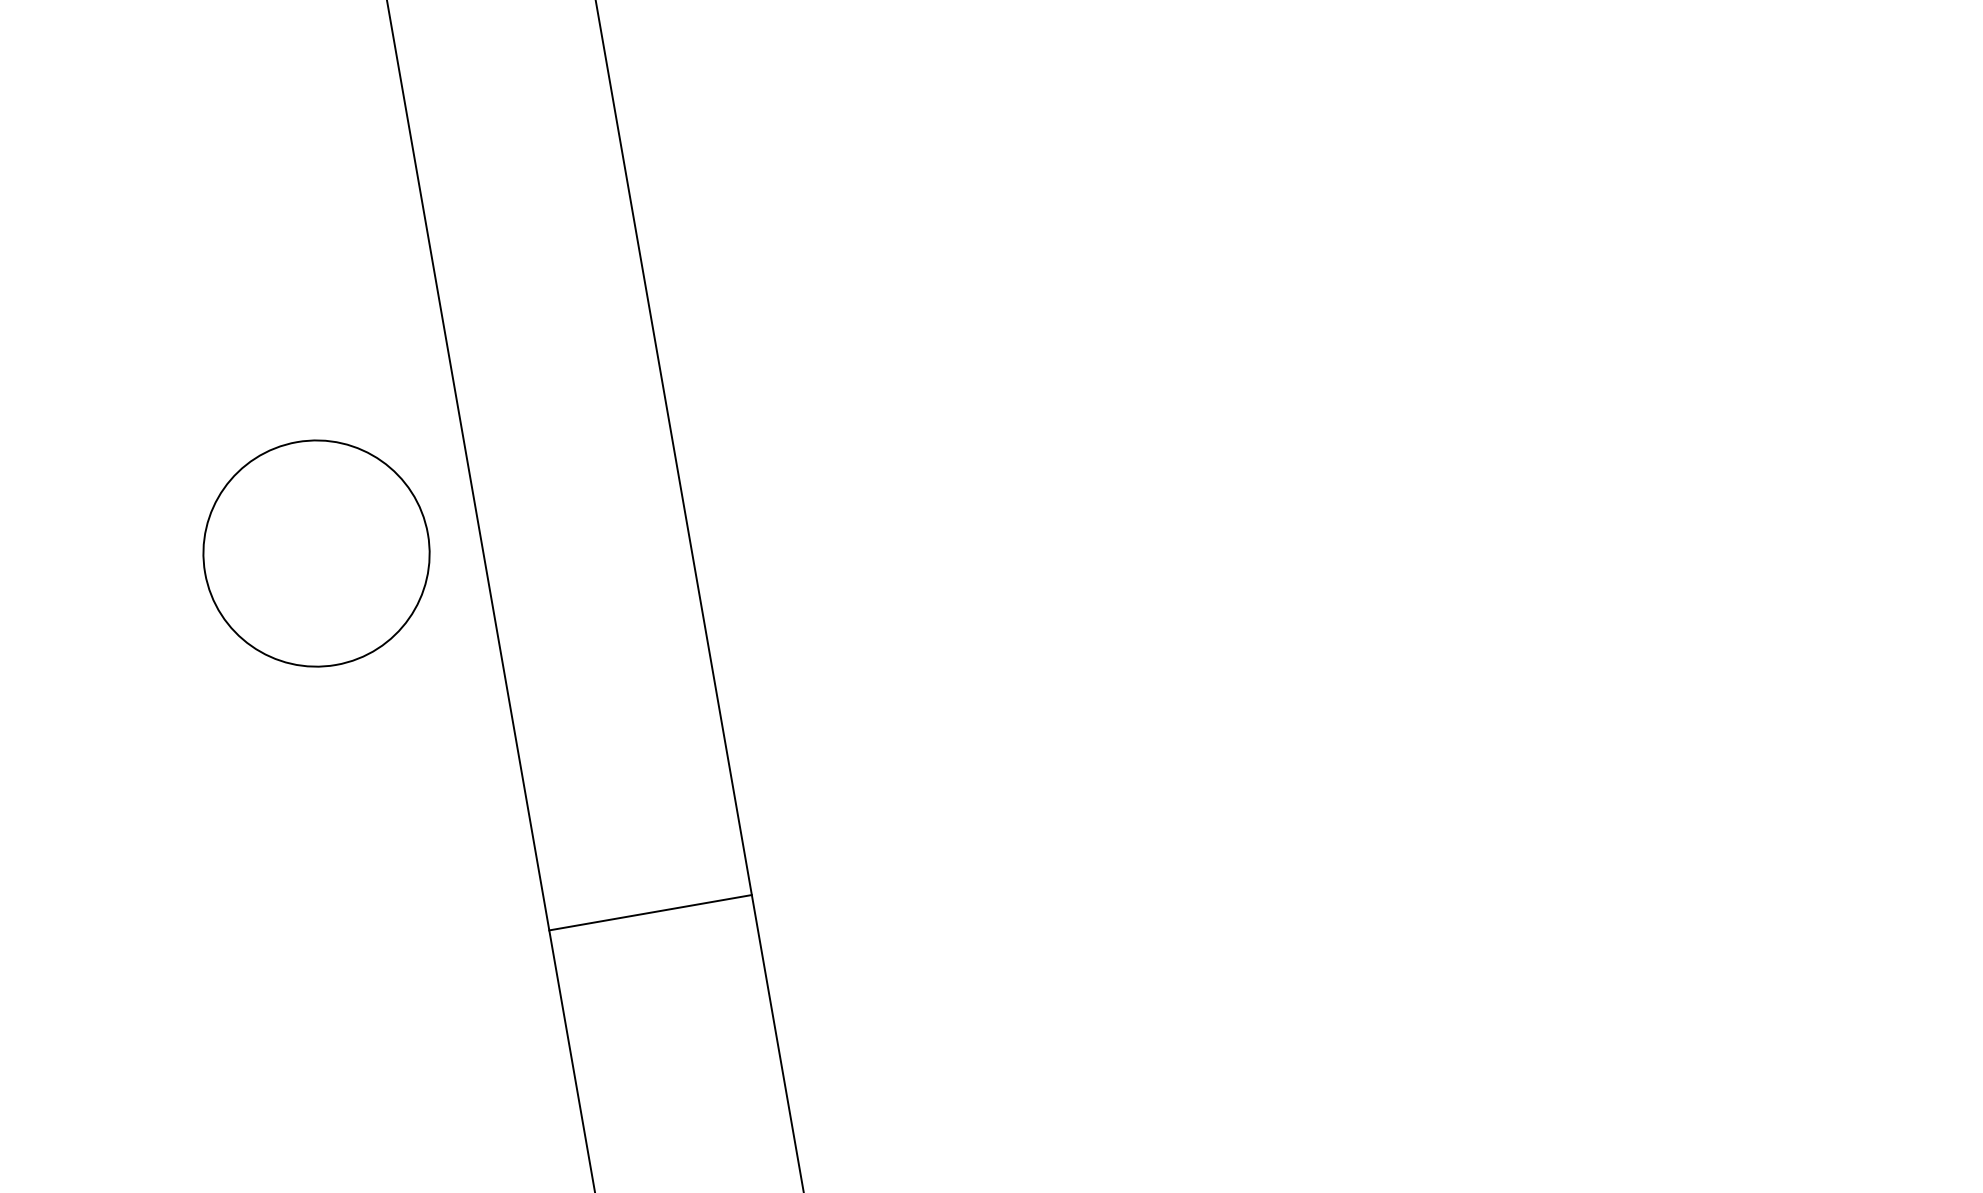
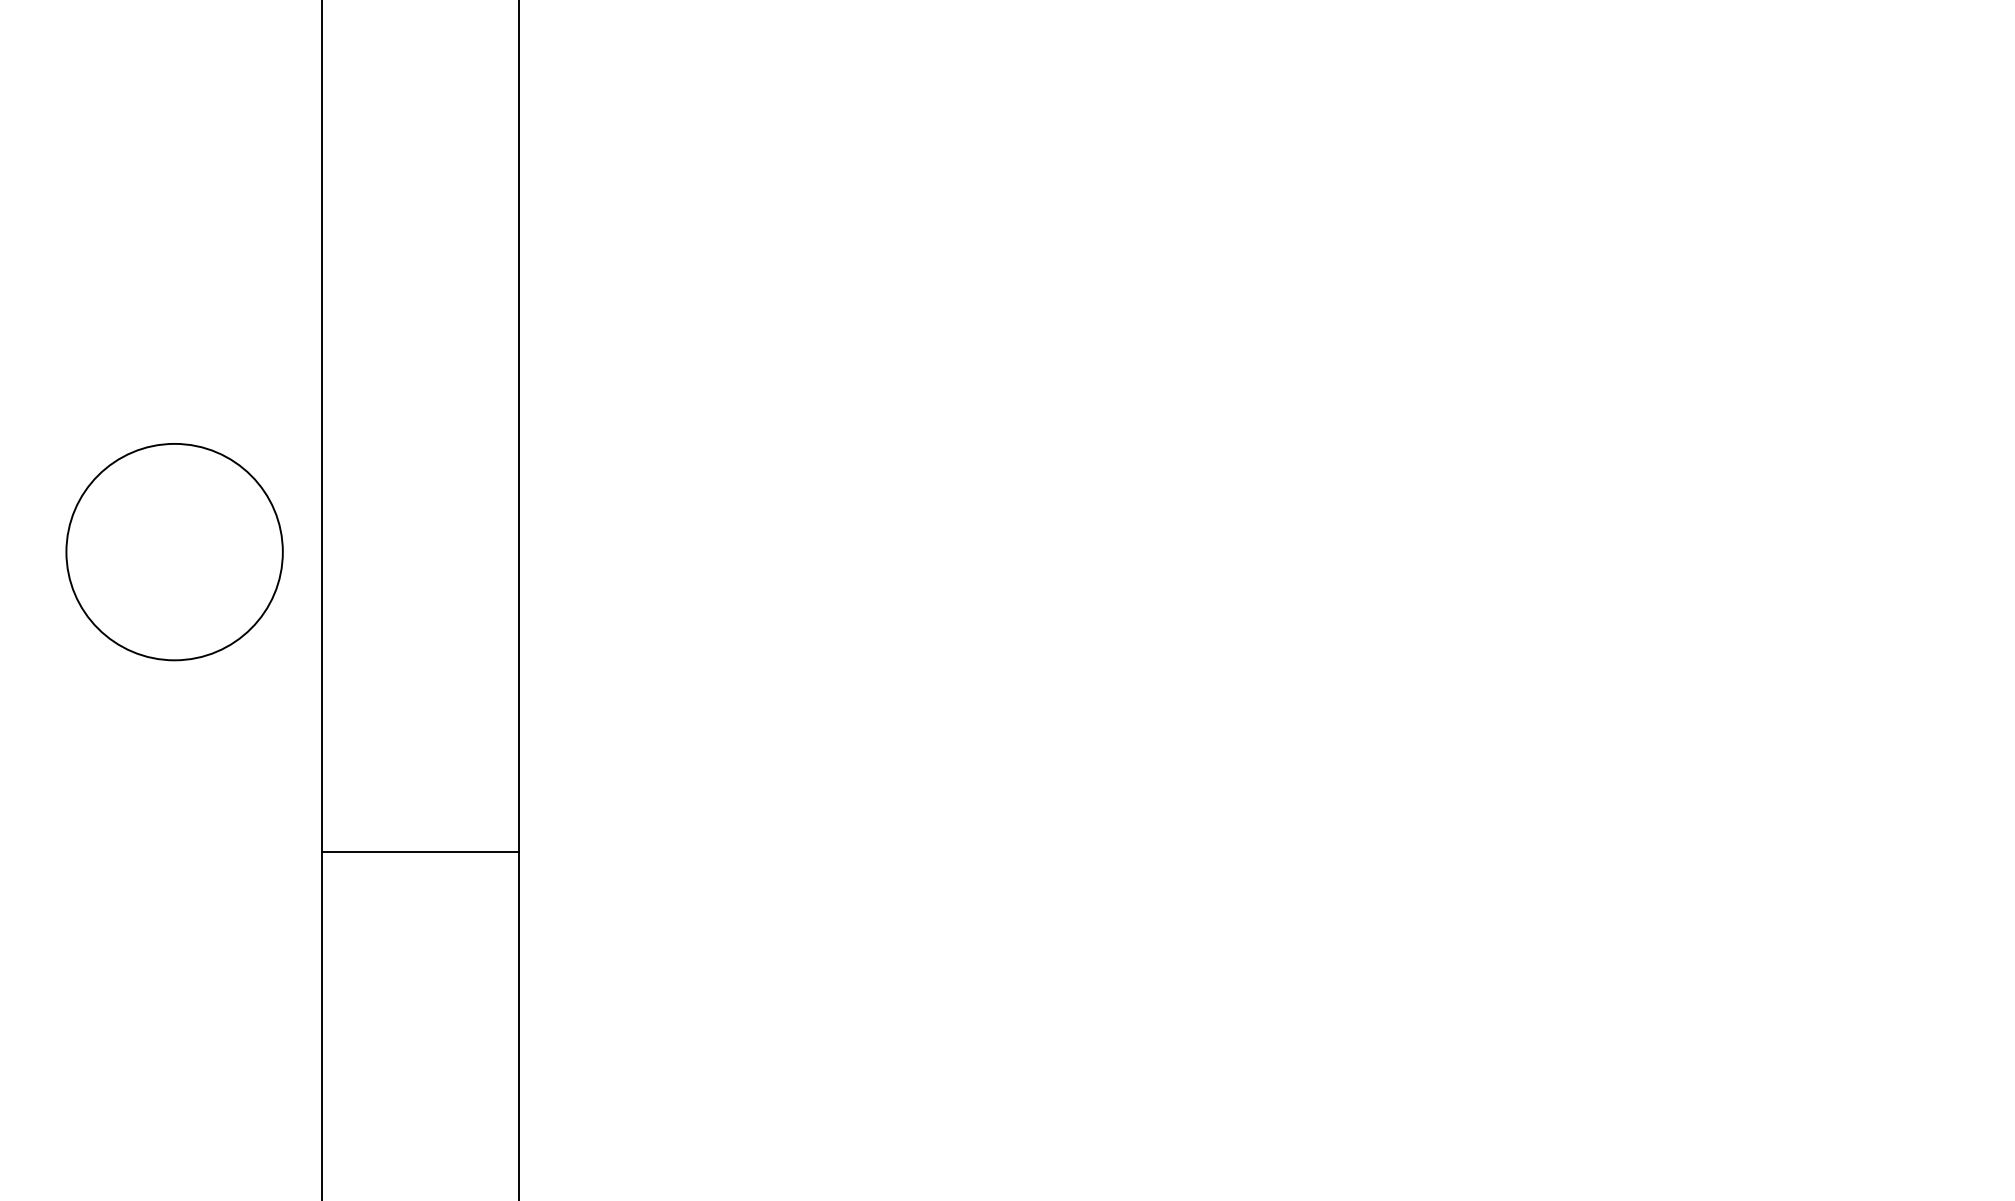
circle: (316, 553) -> (174, 552), moved
line: (650, 912) -> (420, 851), moved

